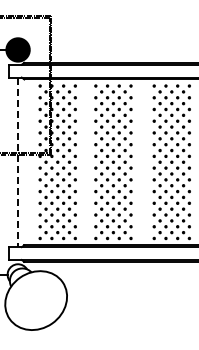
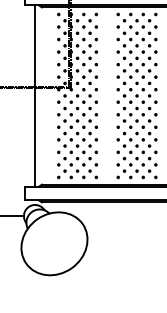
line: (18, 162) -> (35, 96), dashed -> solid

